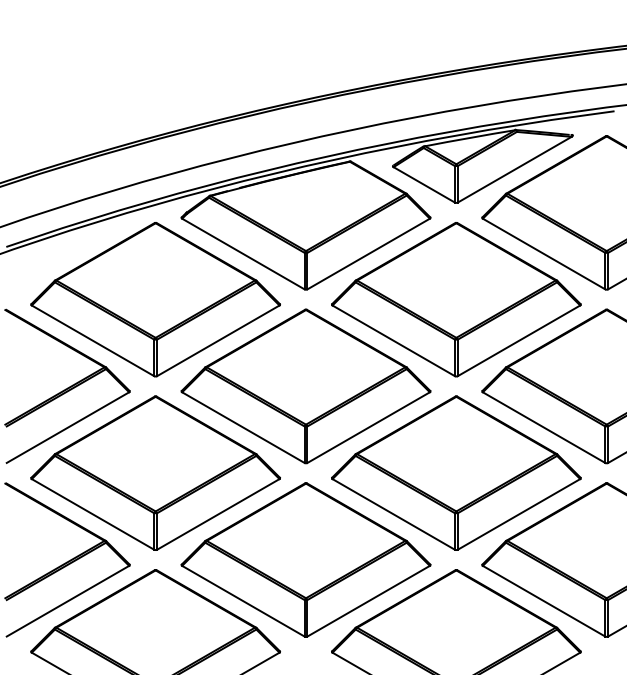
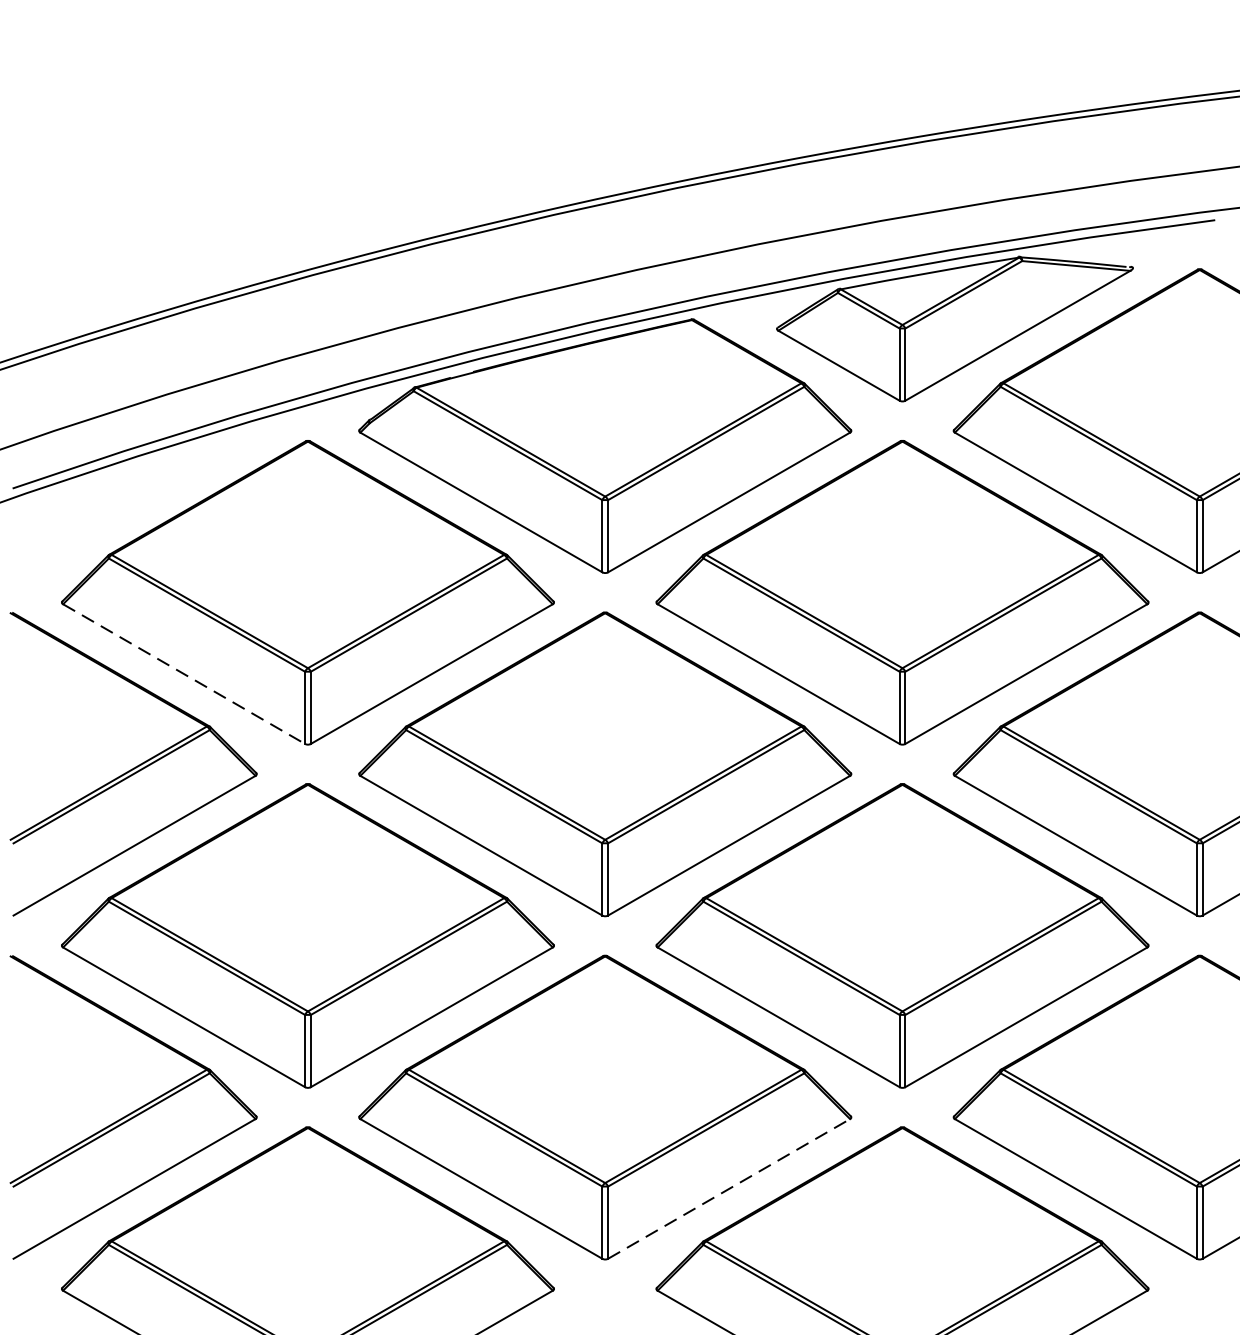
line: (93, 340) -> (185, 673), solid -> dashed
line: (368, 601) -> (728, 1189), solid -> dashed

